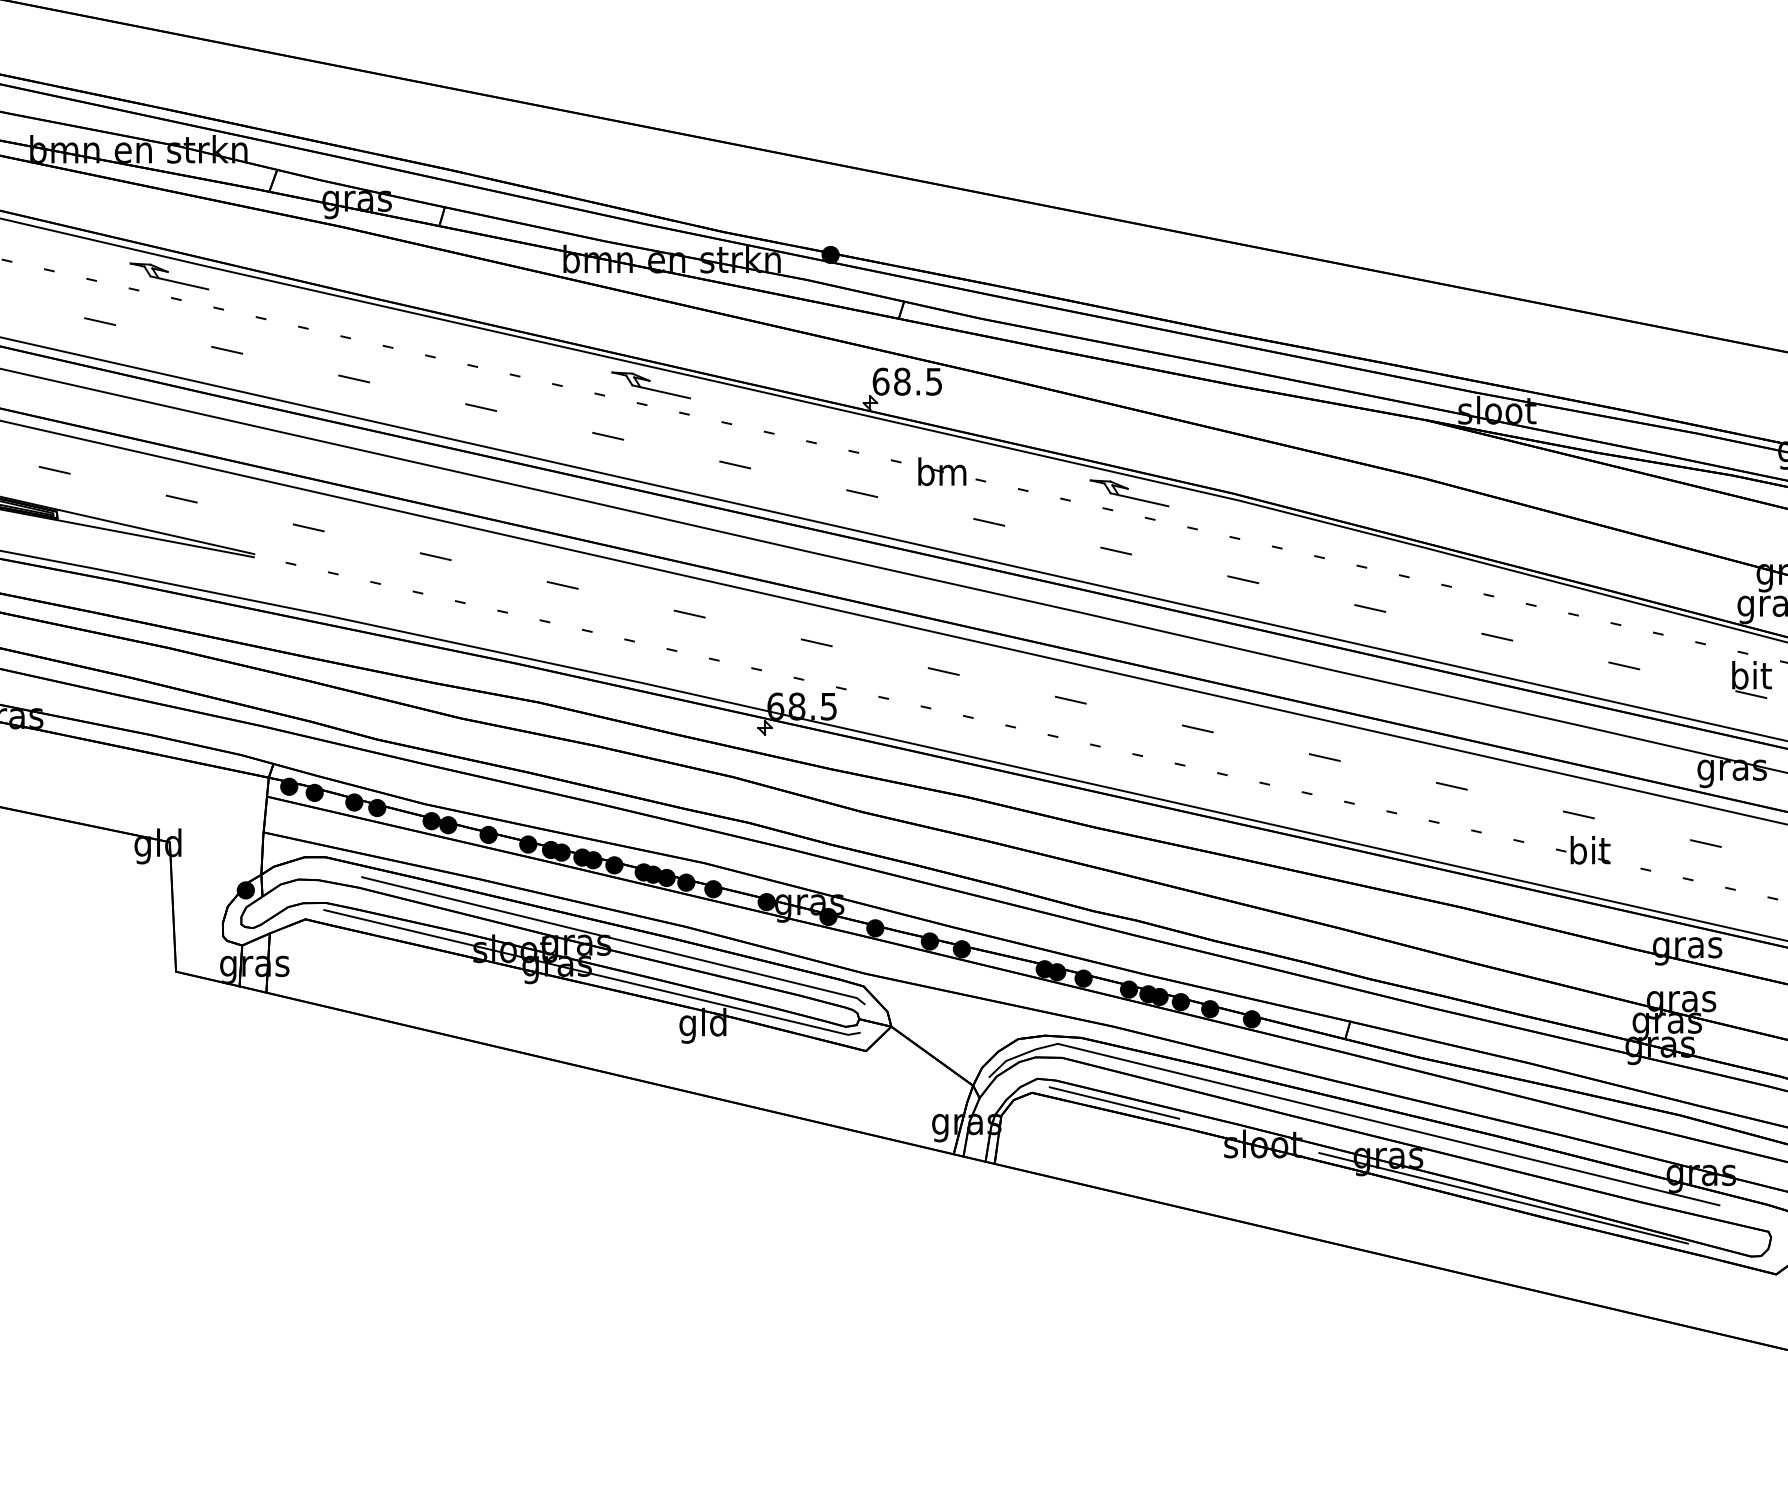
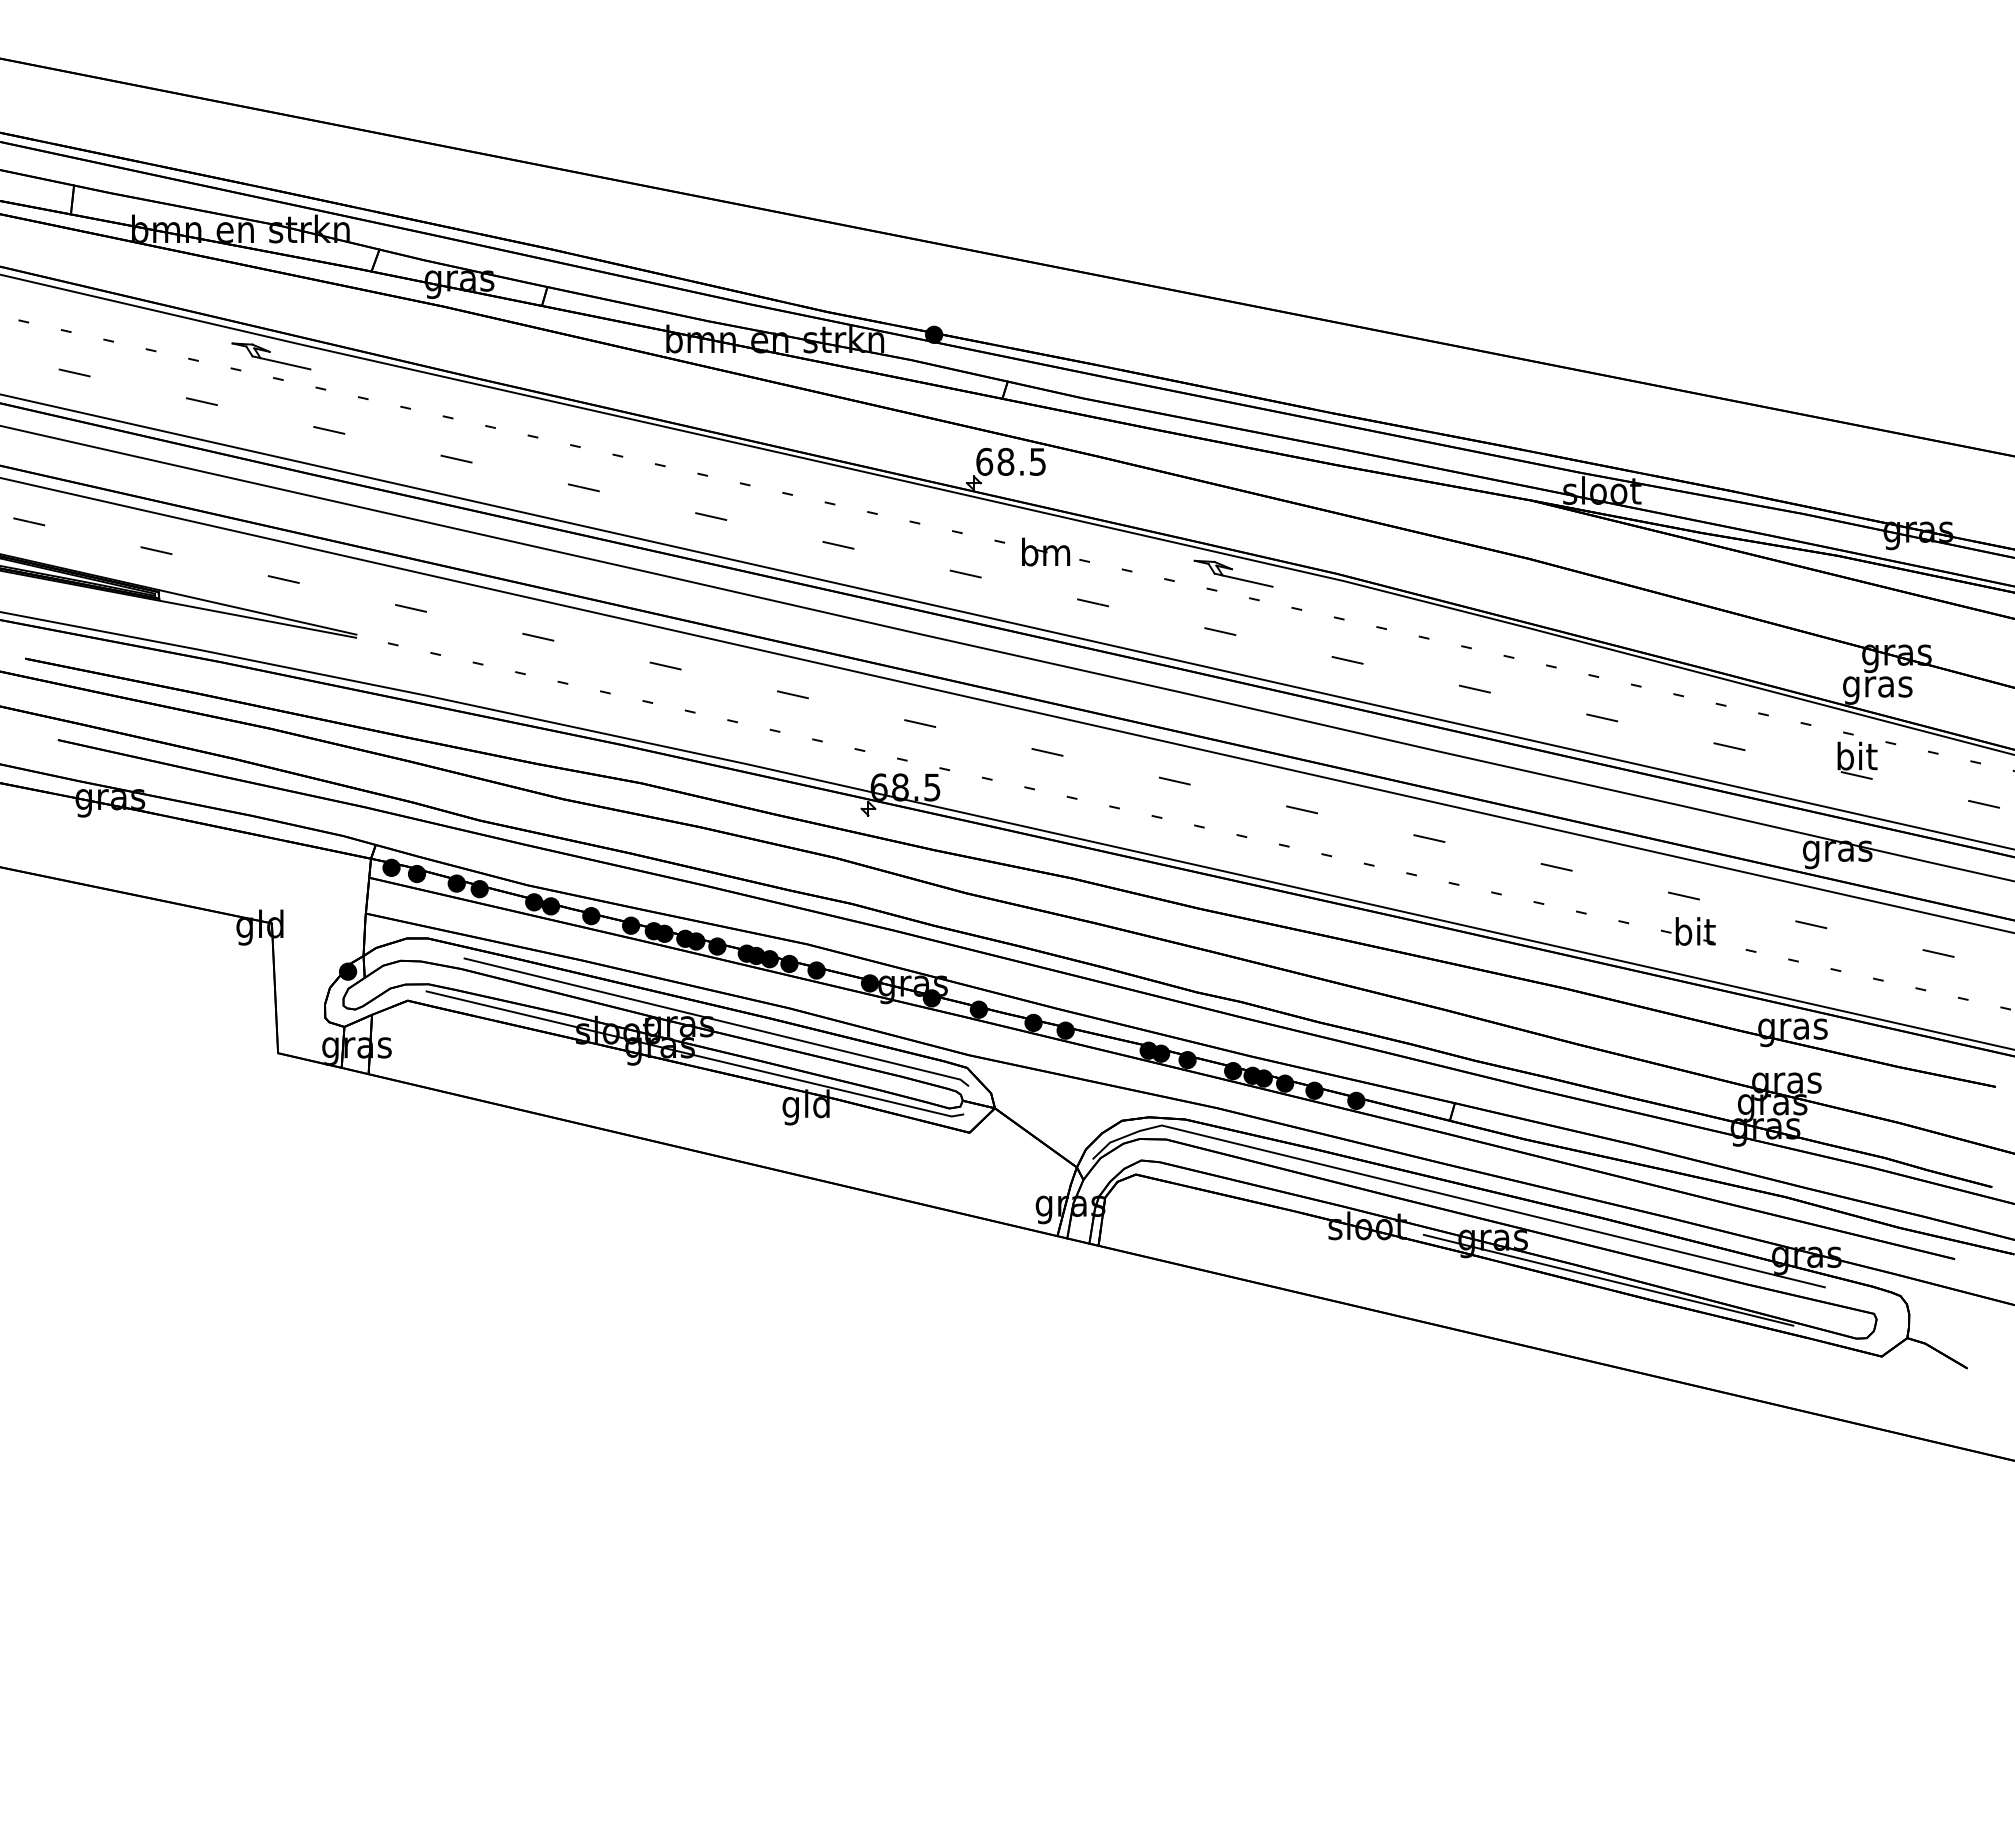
part: (651, 385) -> (754, 465), removed
line: (1114, 1102) -> (1218, 1184), removed

